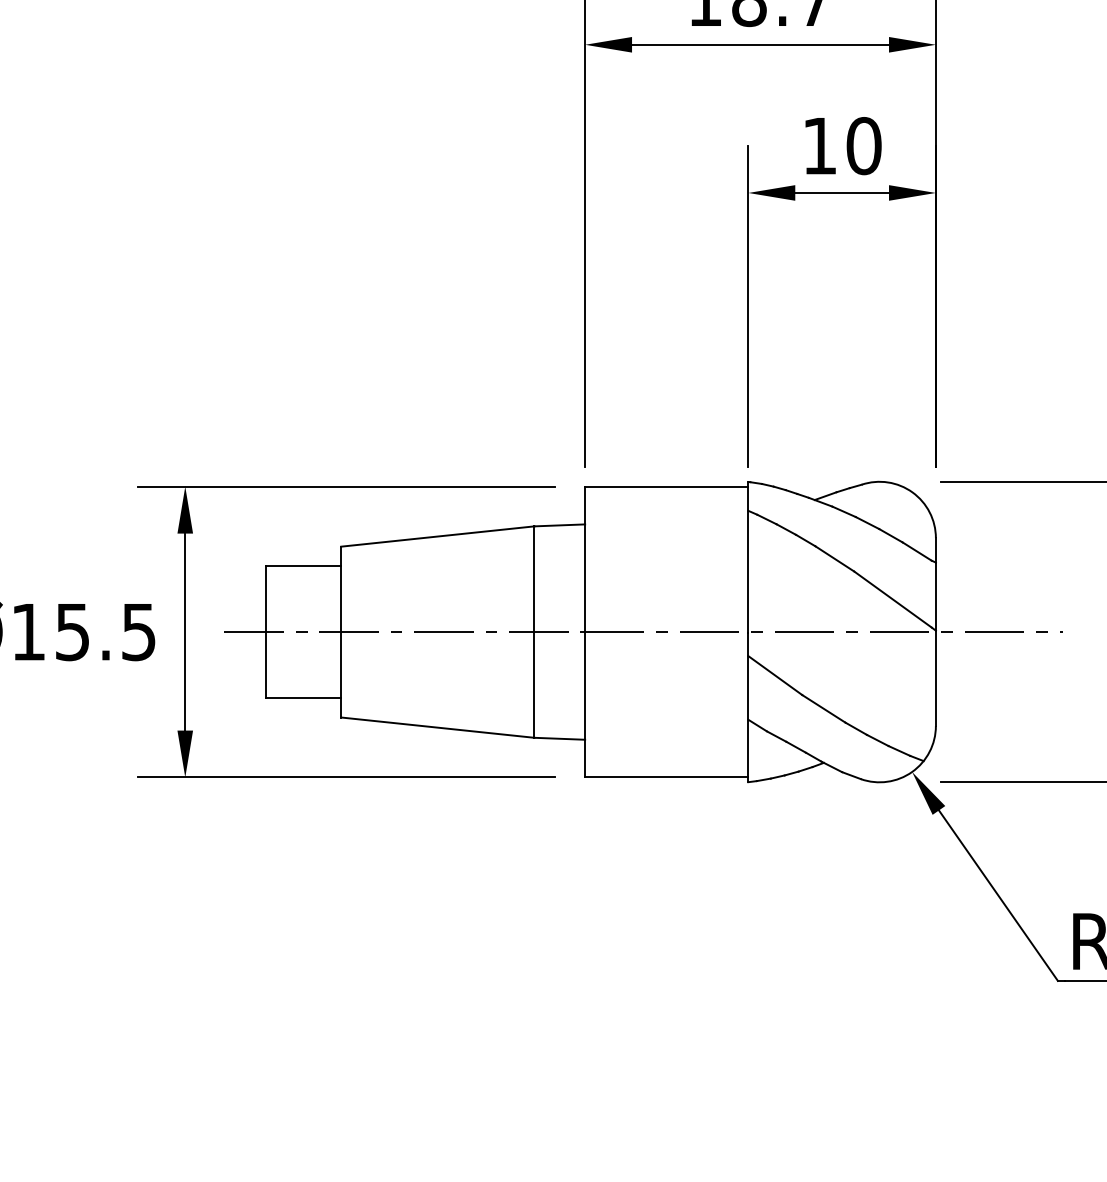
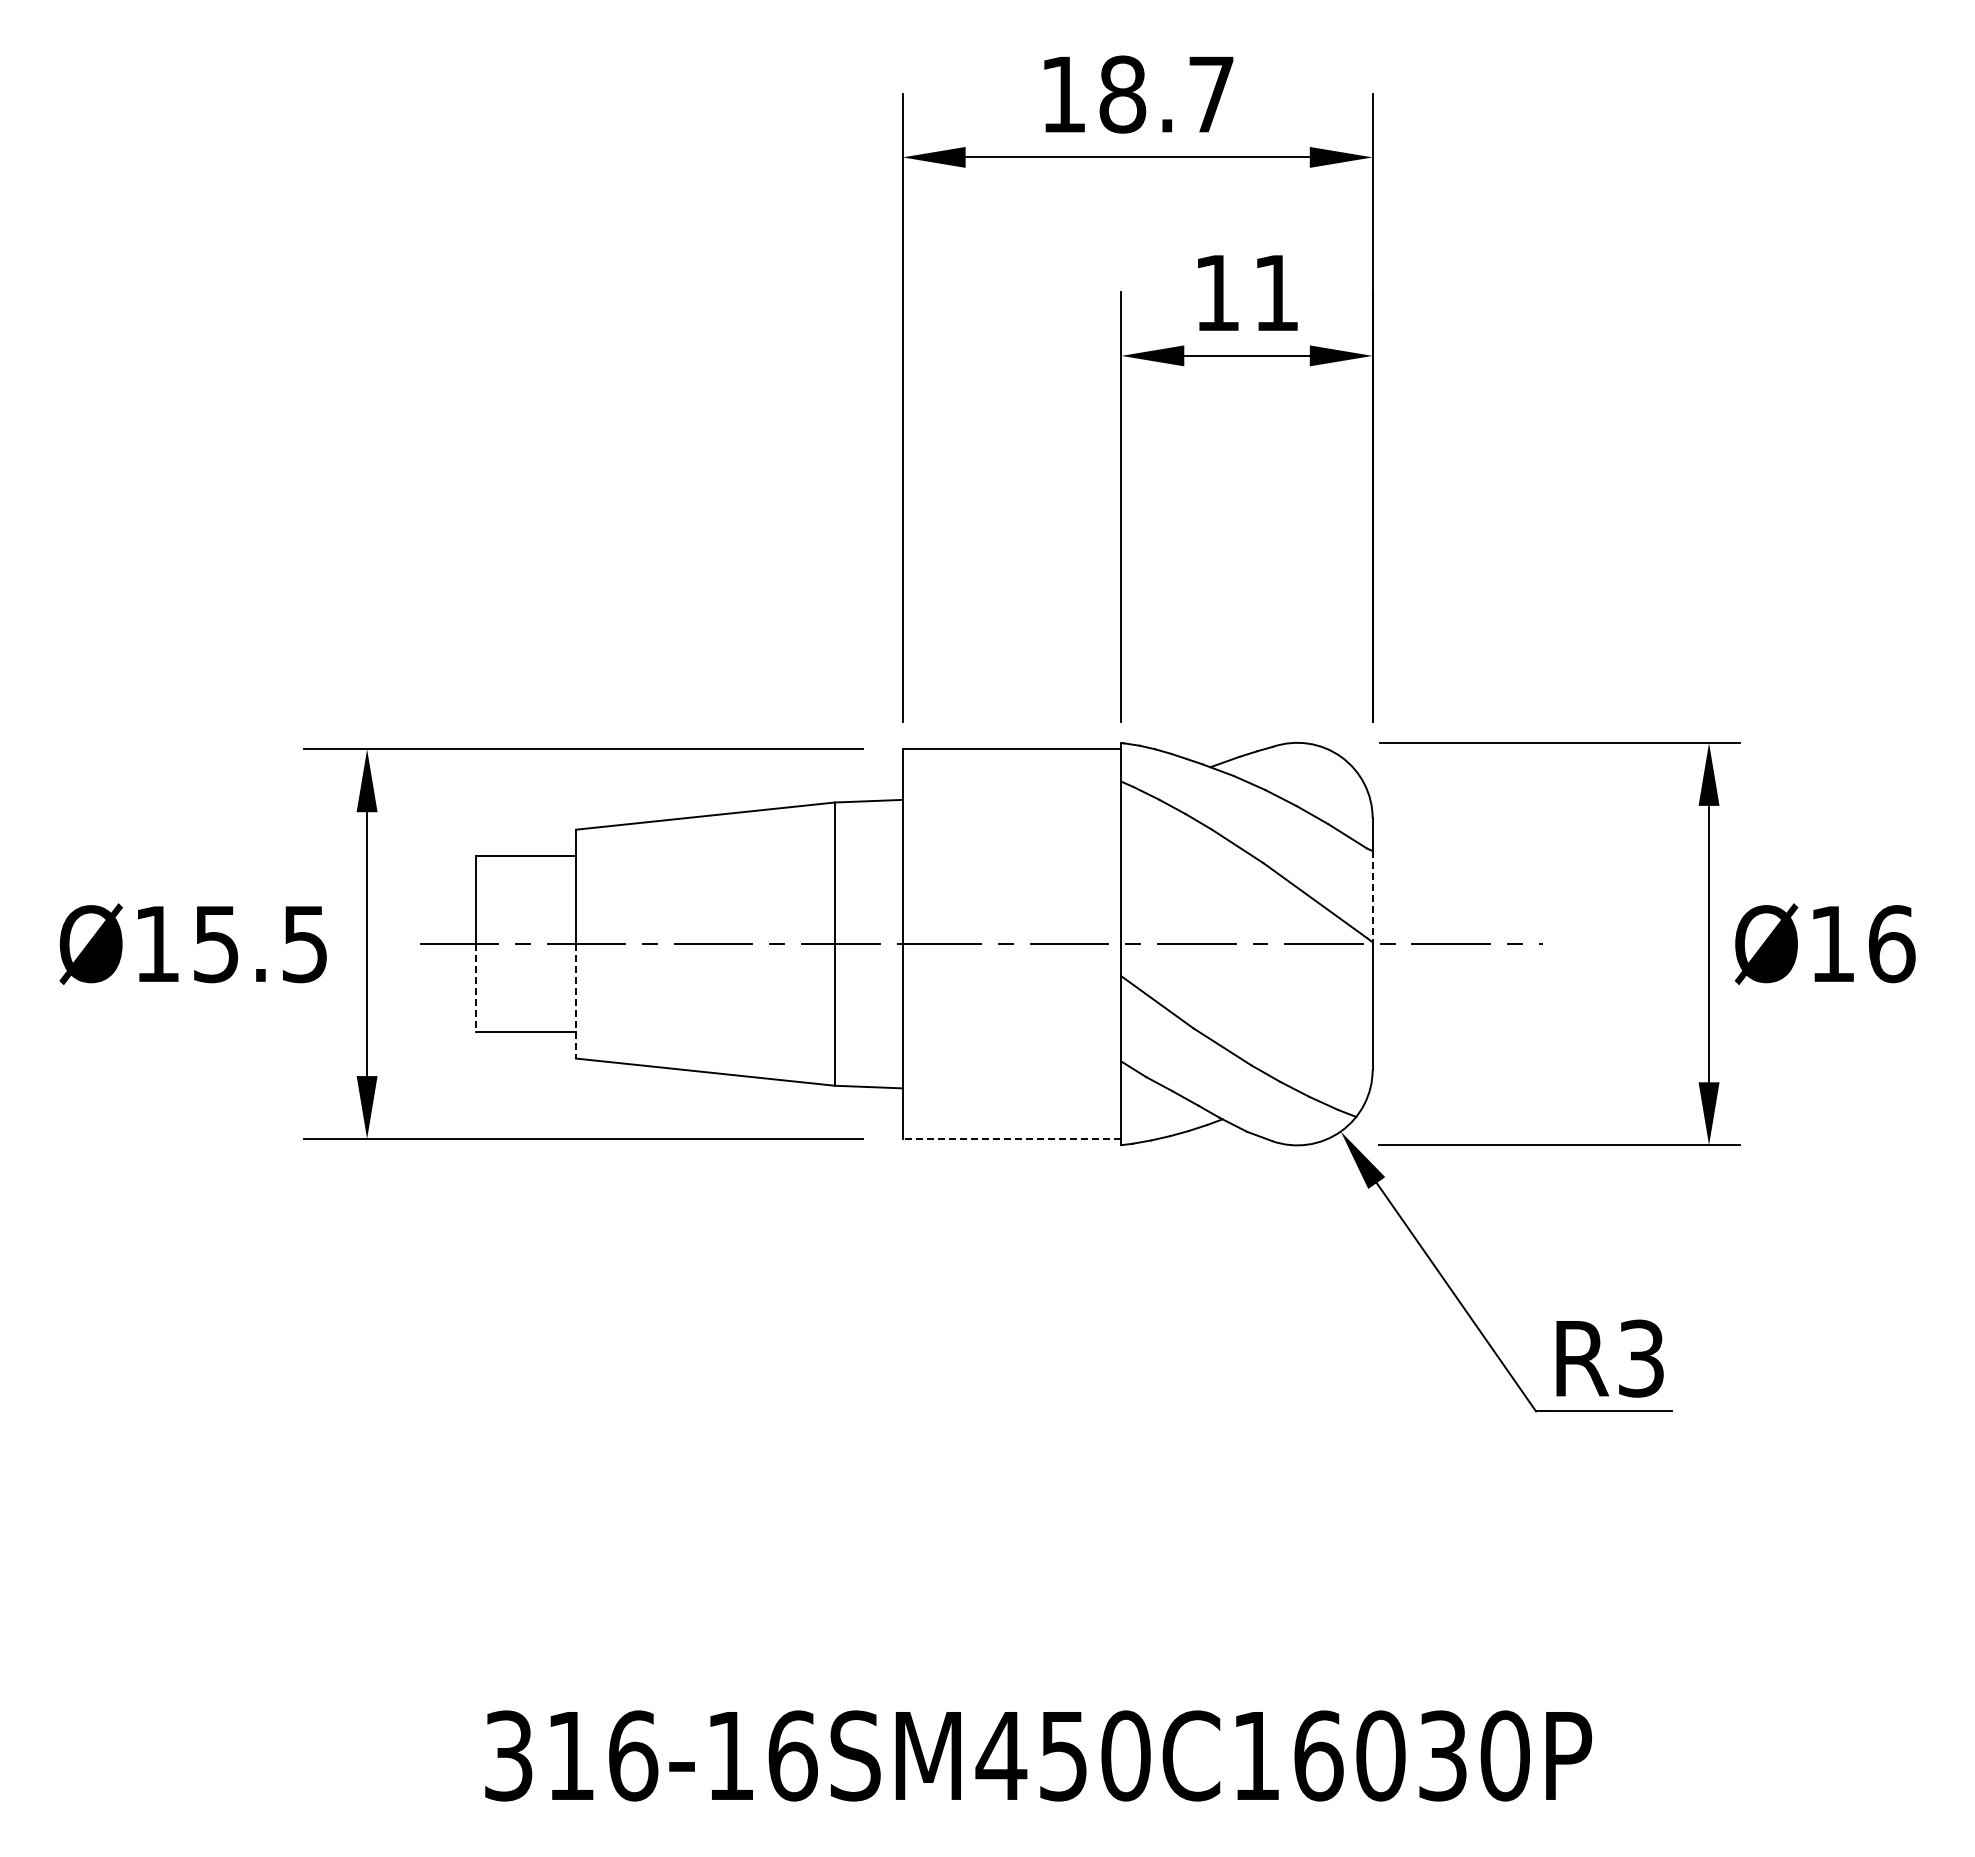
text: (864, 146) -> (1276, 293), 10 -> 11
line: (935, 597) -> (1372, 897), solid -> dashed
line: (266, 665) -> (475, 988), solid -> dashed
line: (341, 674) -> (576, 1001), solid -> dashed
line: (666, 777) -> (1011, 1138), solid -> dashed

